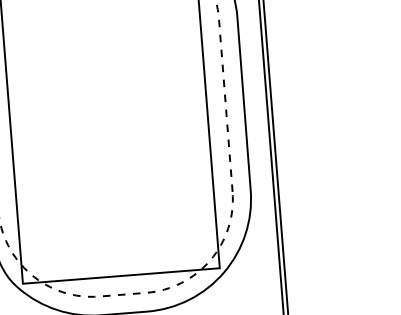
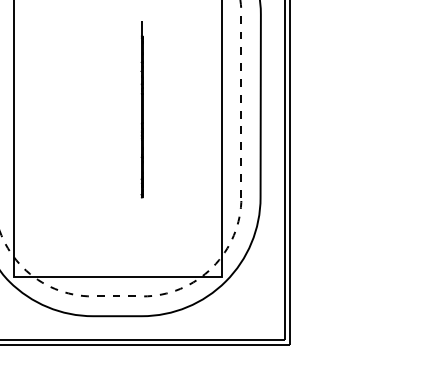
line: (131, 115) -> (141, 109), added

